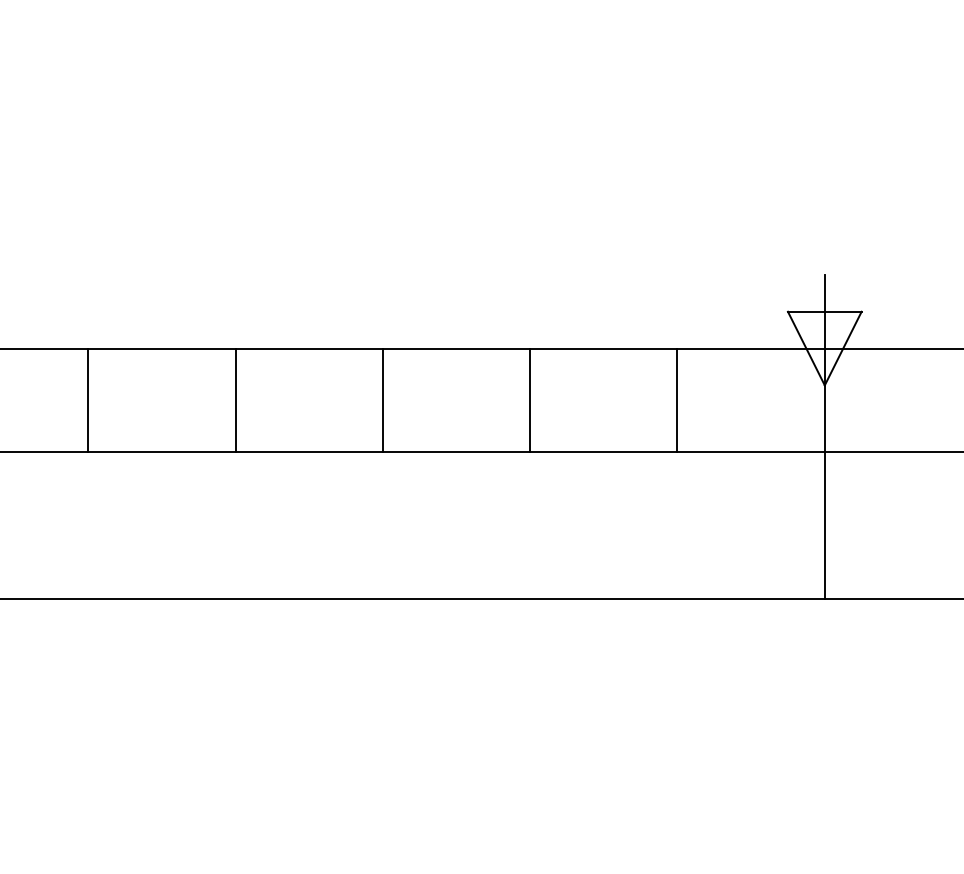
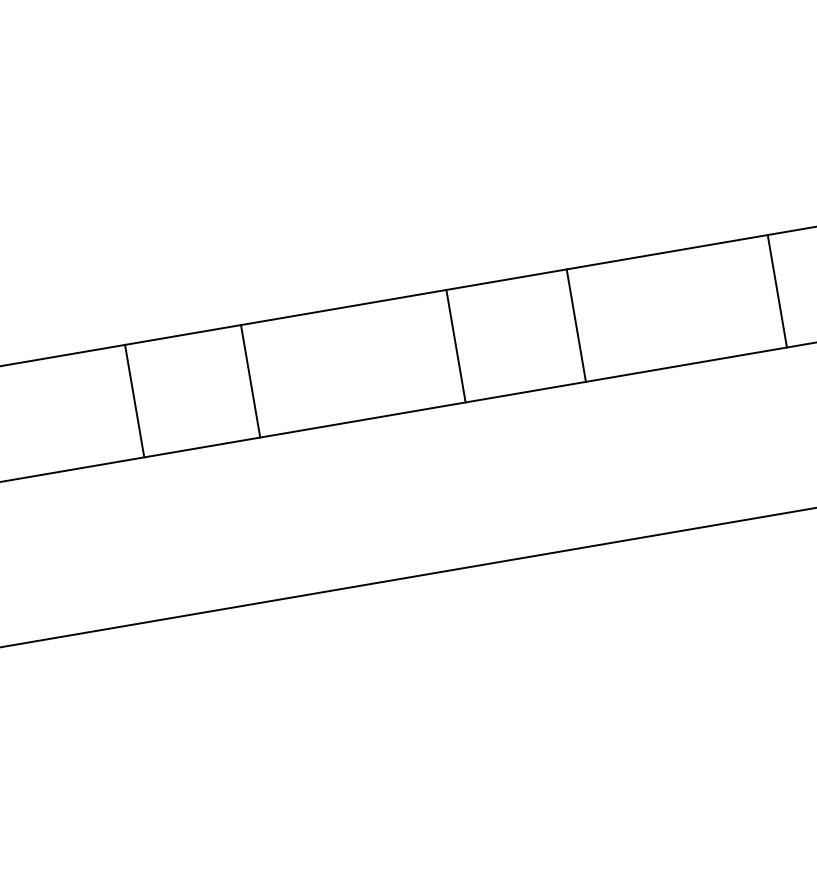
line: (235, 399) -> (250, 380), moved
line: (530, 399) -> (576, 324), moved

